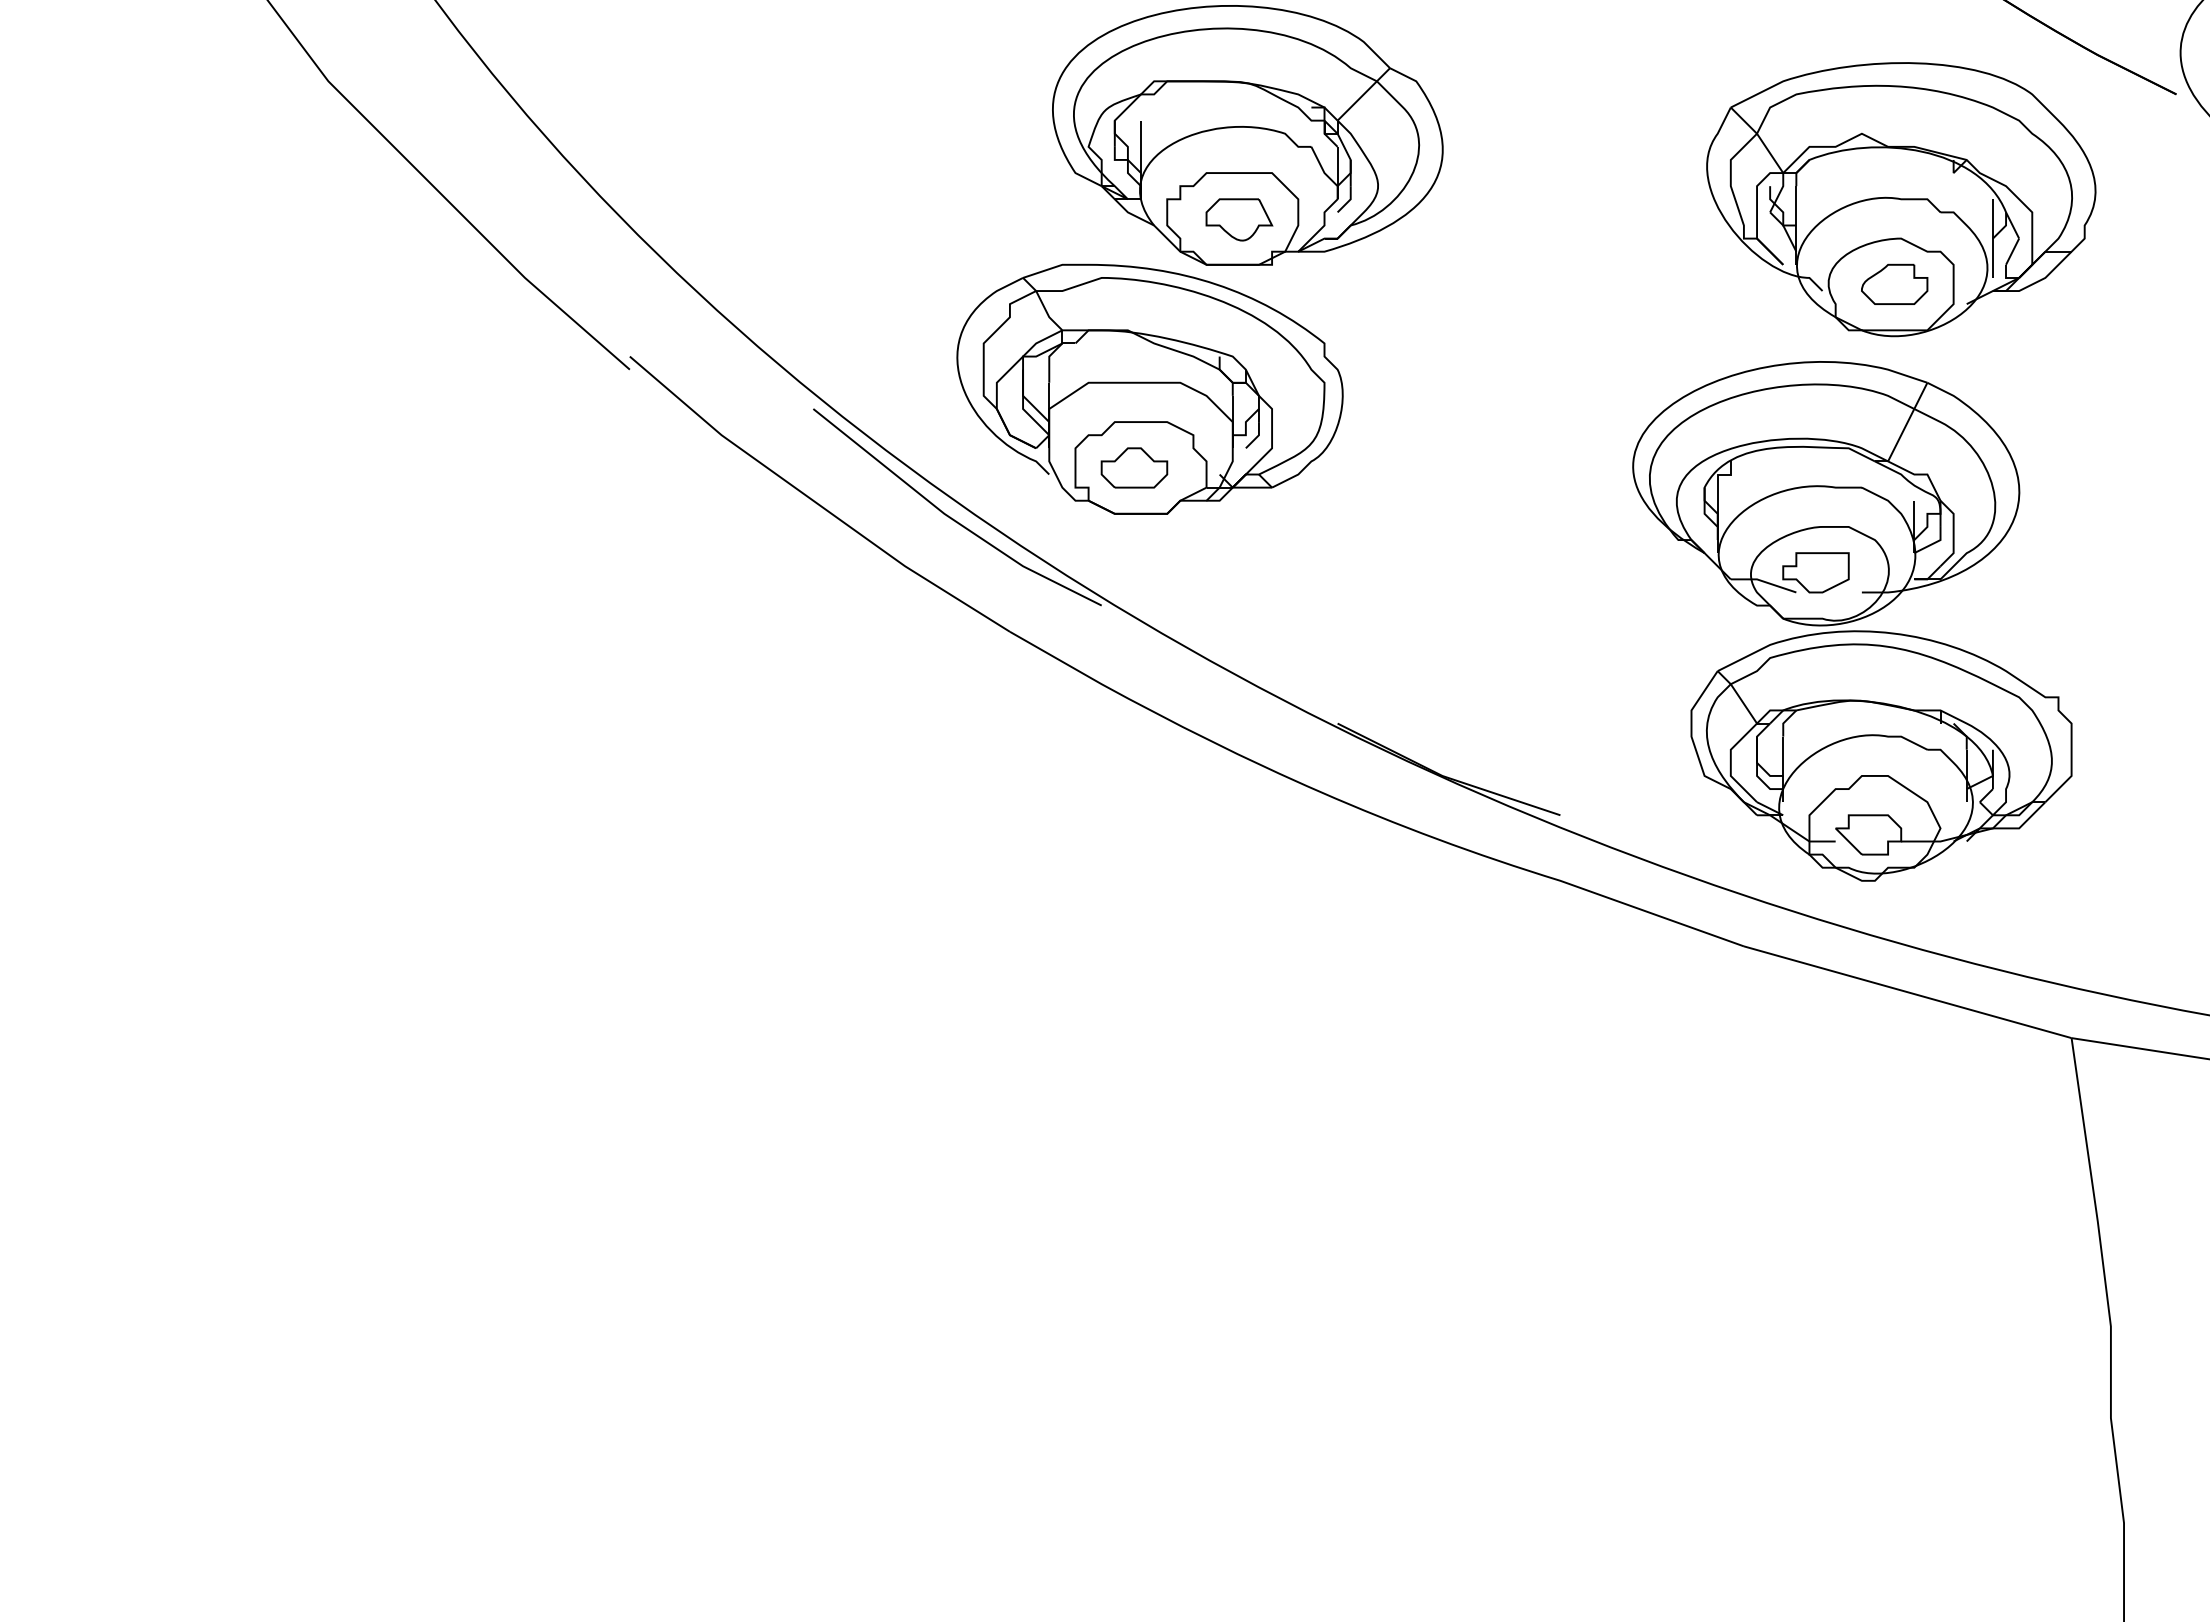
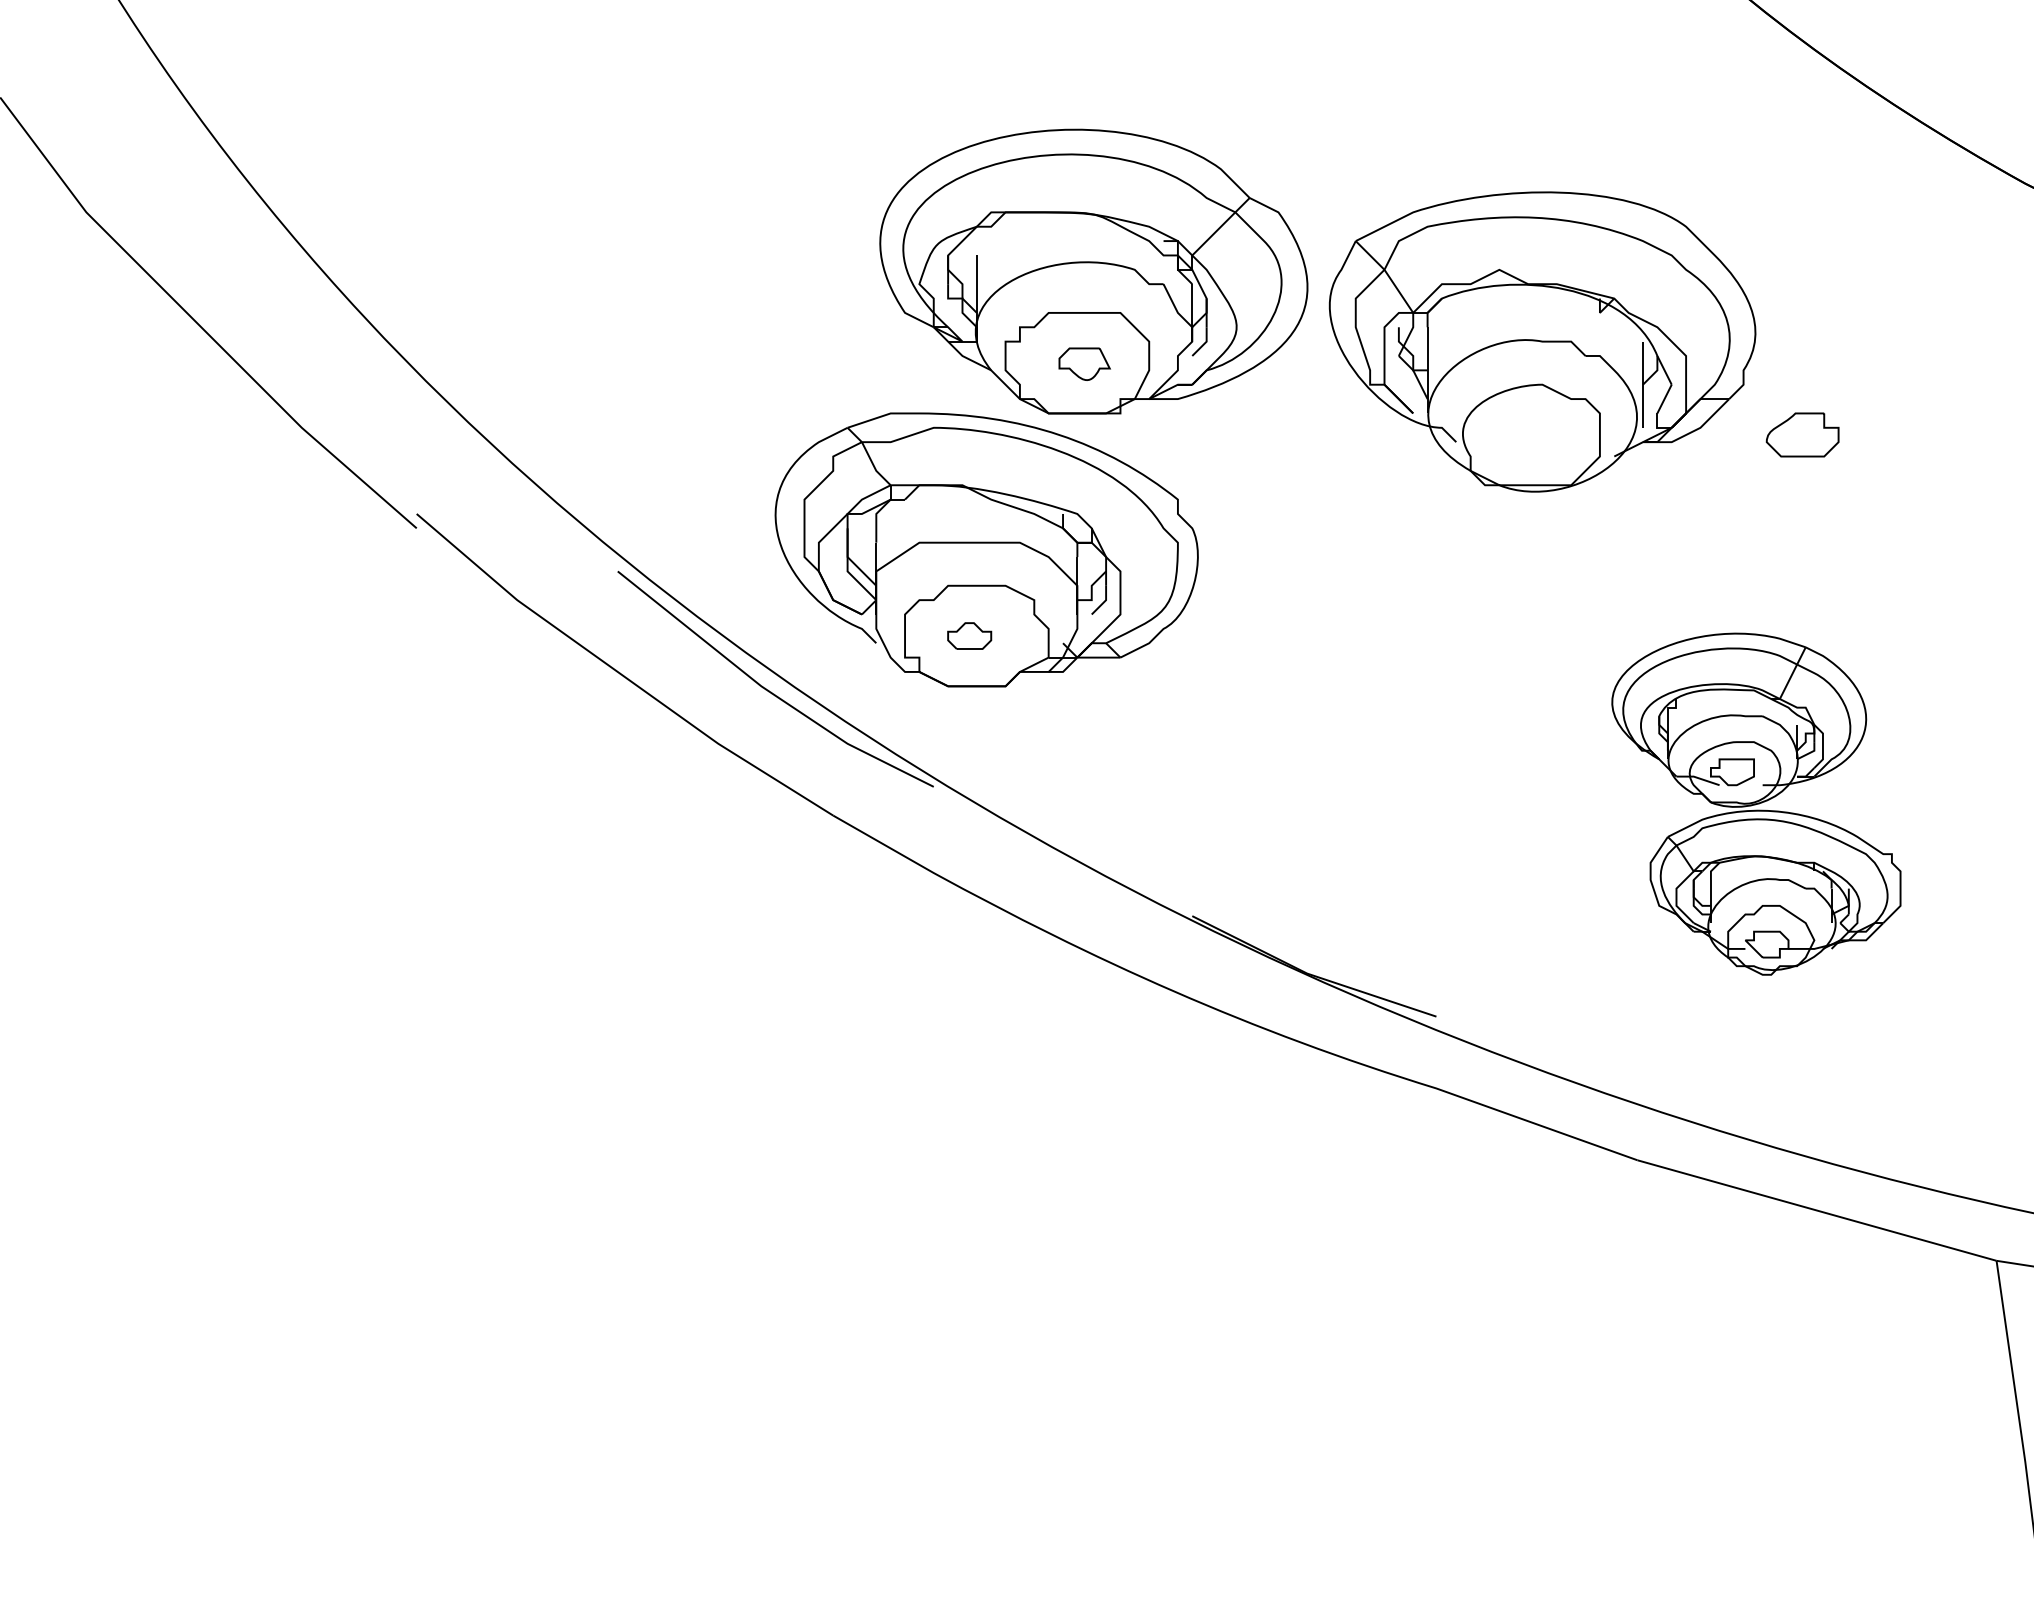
part: (1901, 199) -> (1542, 341), moved
part: (1239, 219) -> (1084, 363), size x0.7
part: (1134, 467) -> (969, 635), size x0.6
part: (1852, 621) -> (1756, 804), size x0.6

